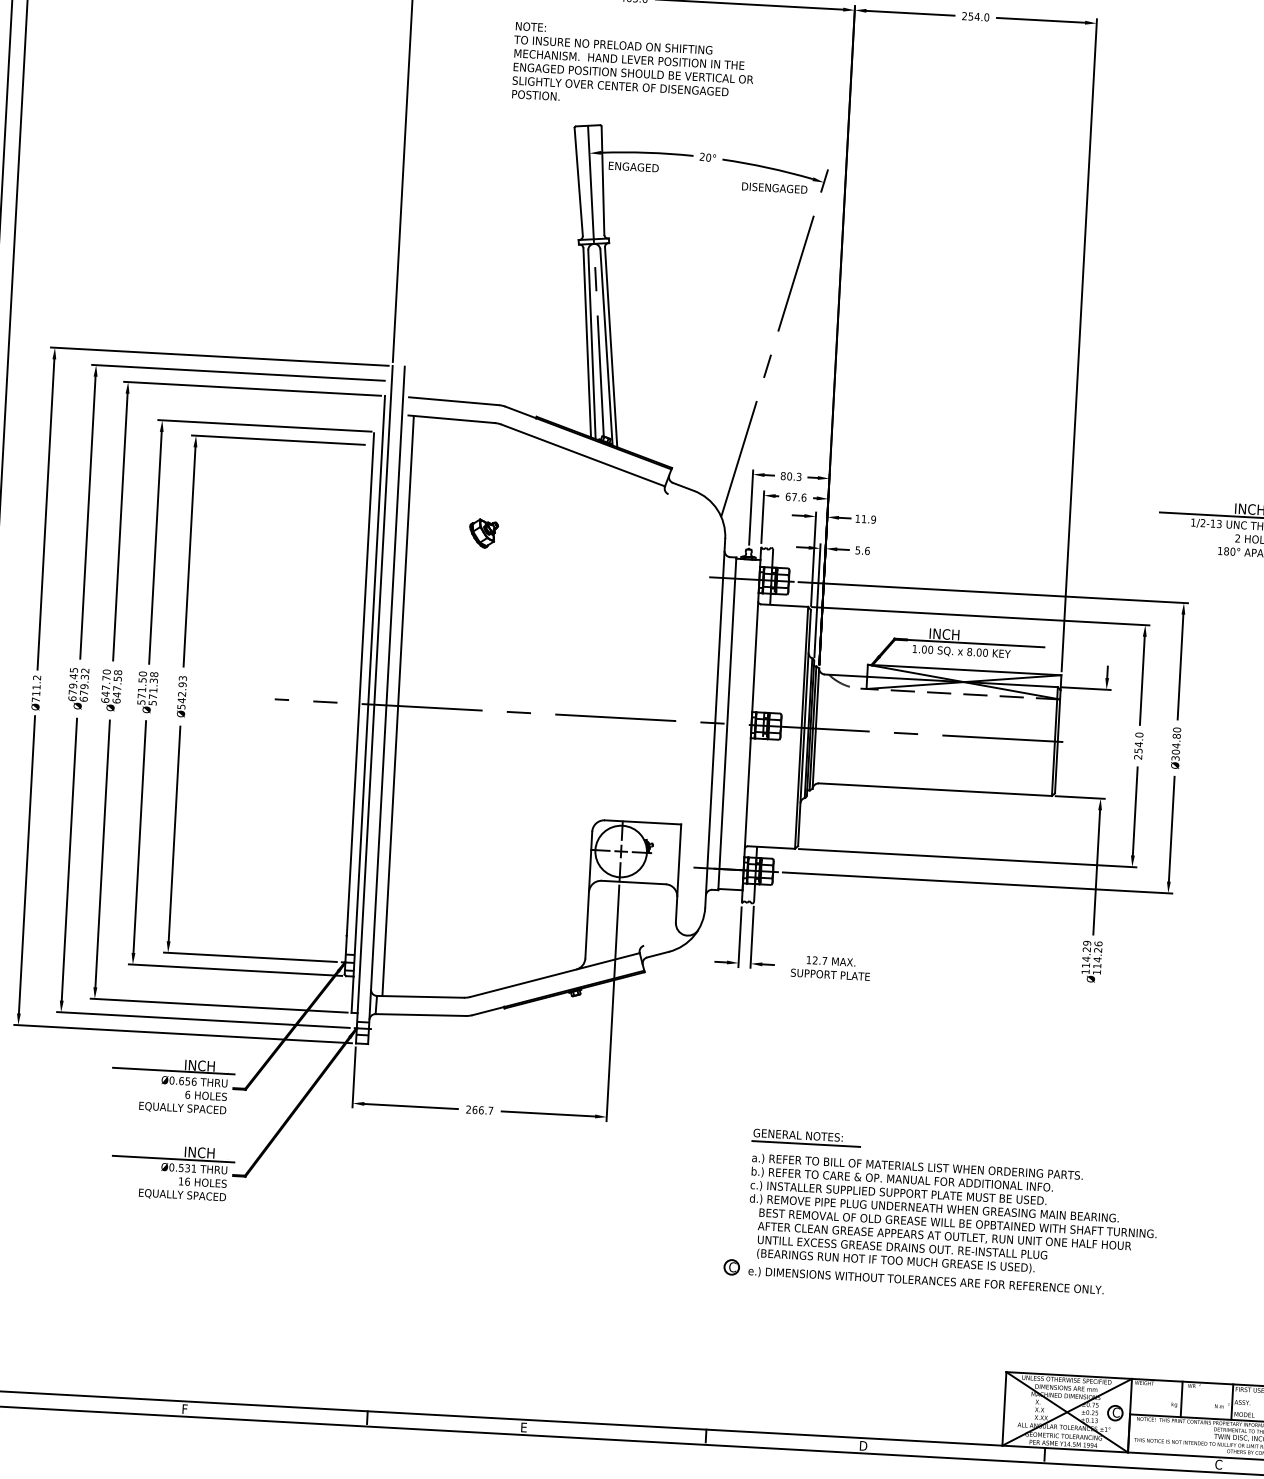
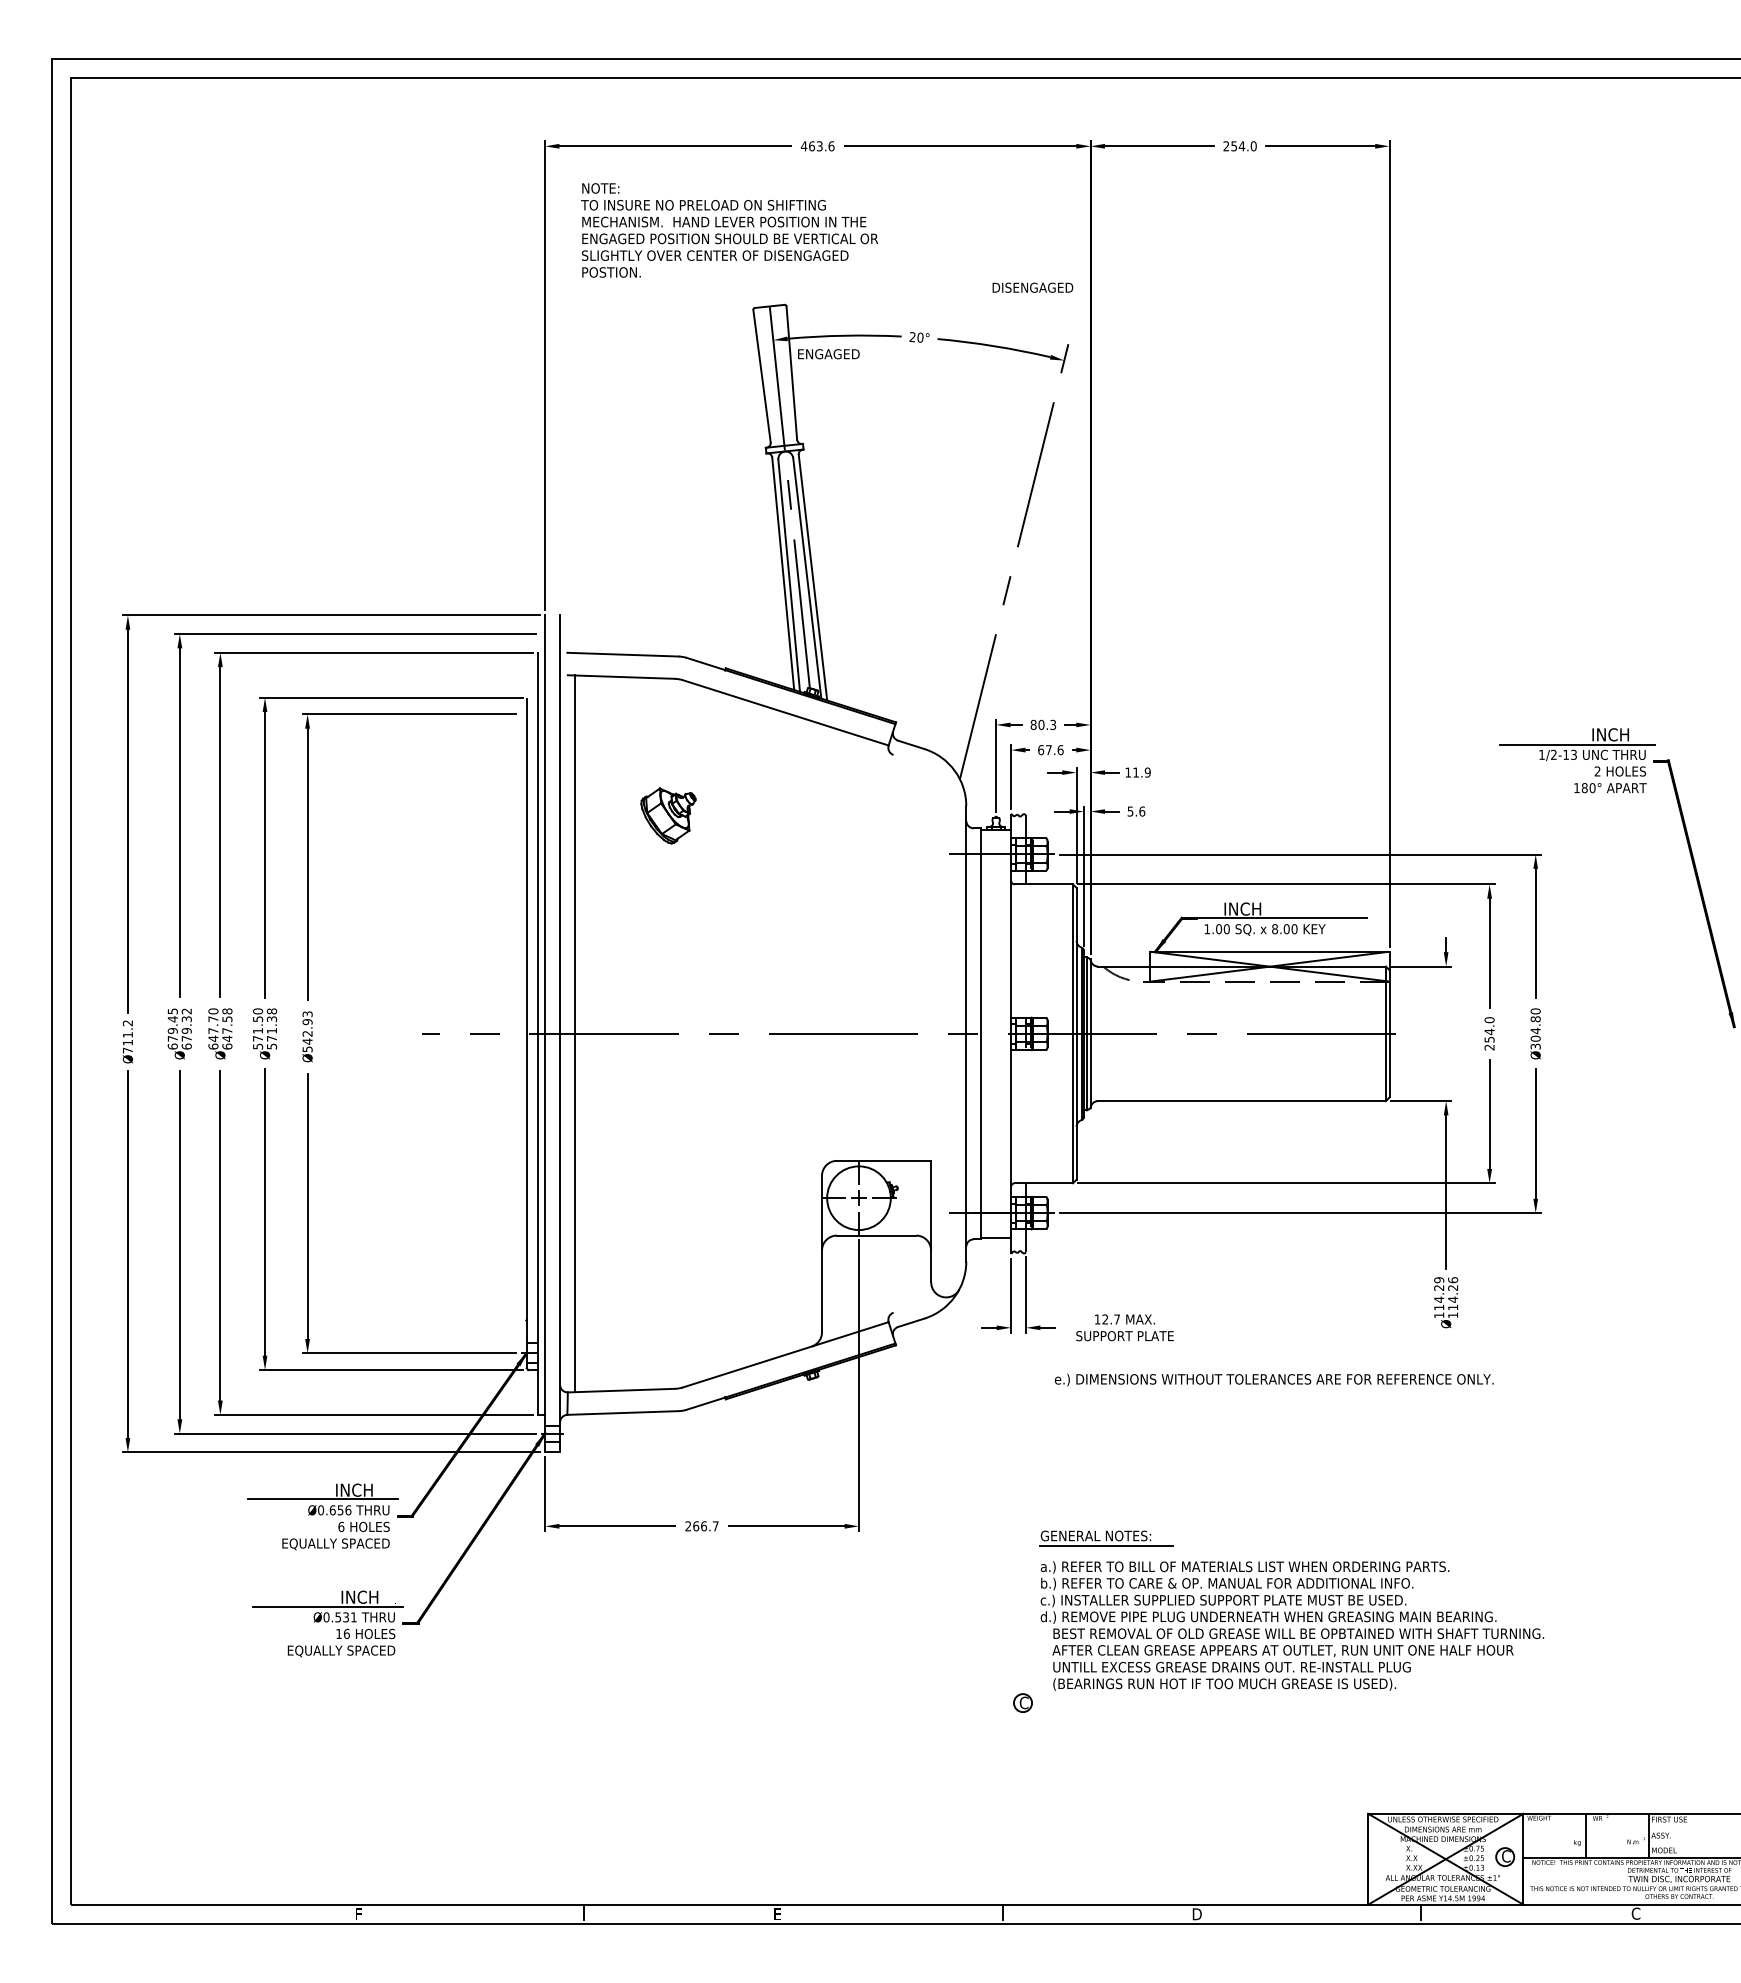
text: (633, 66) -> (729, 230), moved
text: (774, 187) -> (1032, 287), moved
part: (483, 533) -> (668, 815), size x1.6
text: (925, 1280) -> (1273, 1379), moved

